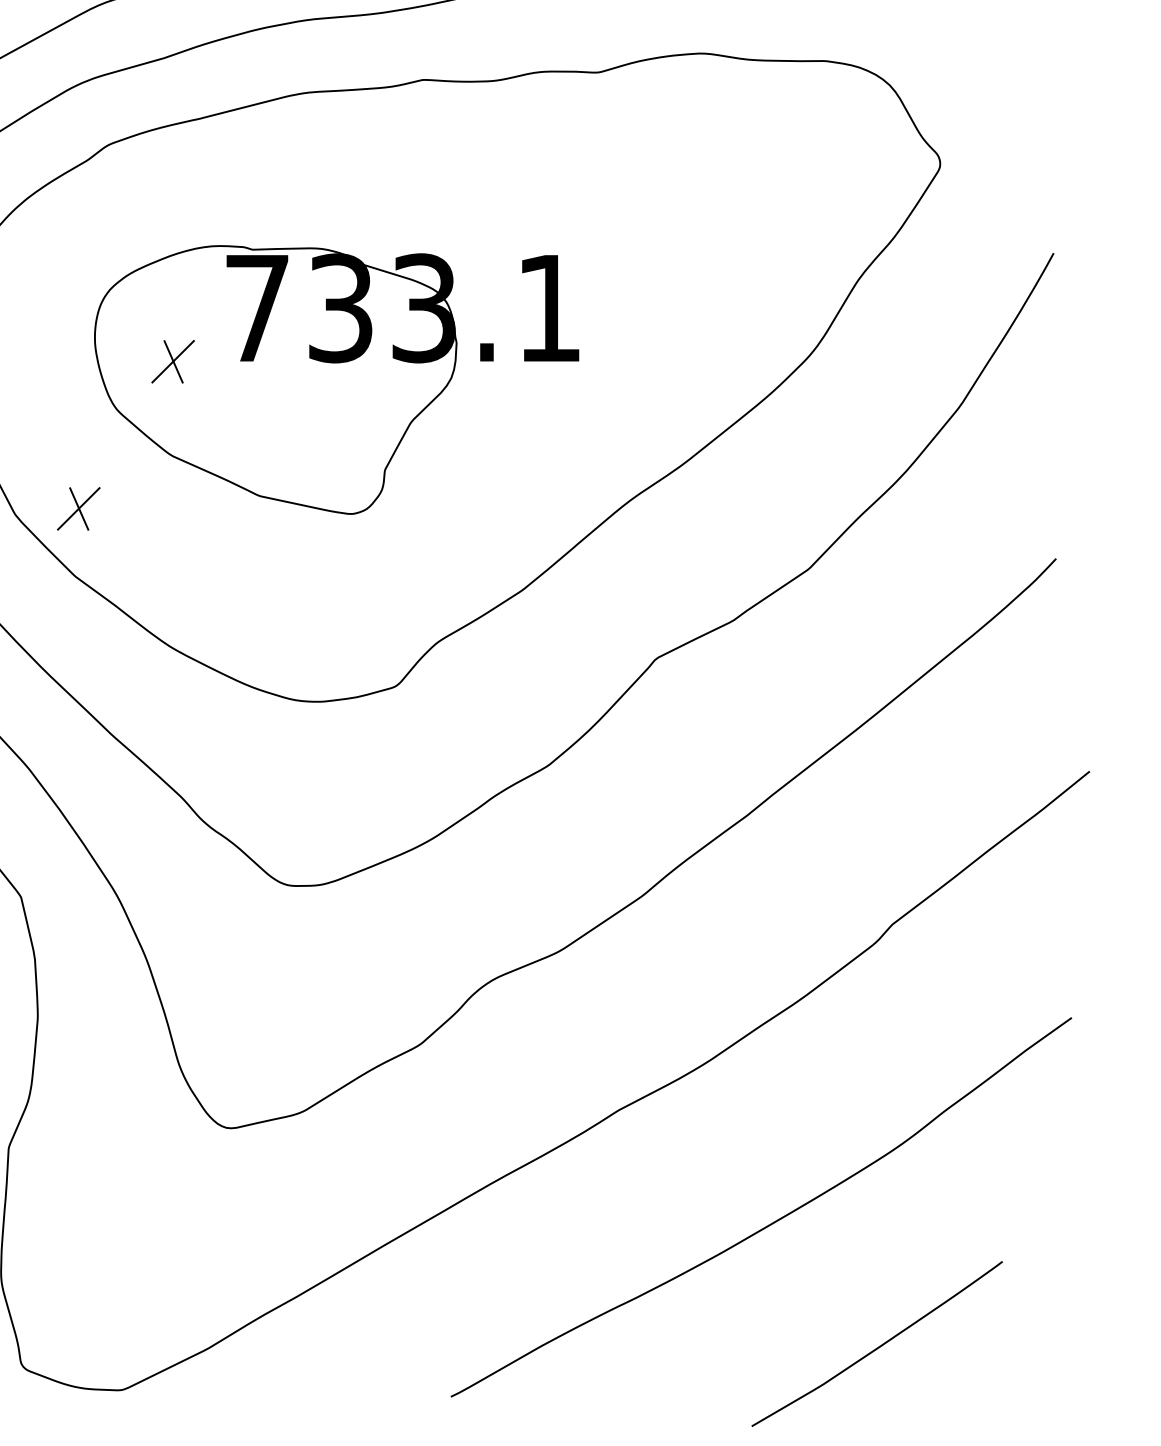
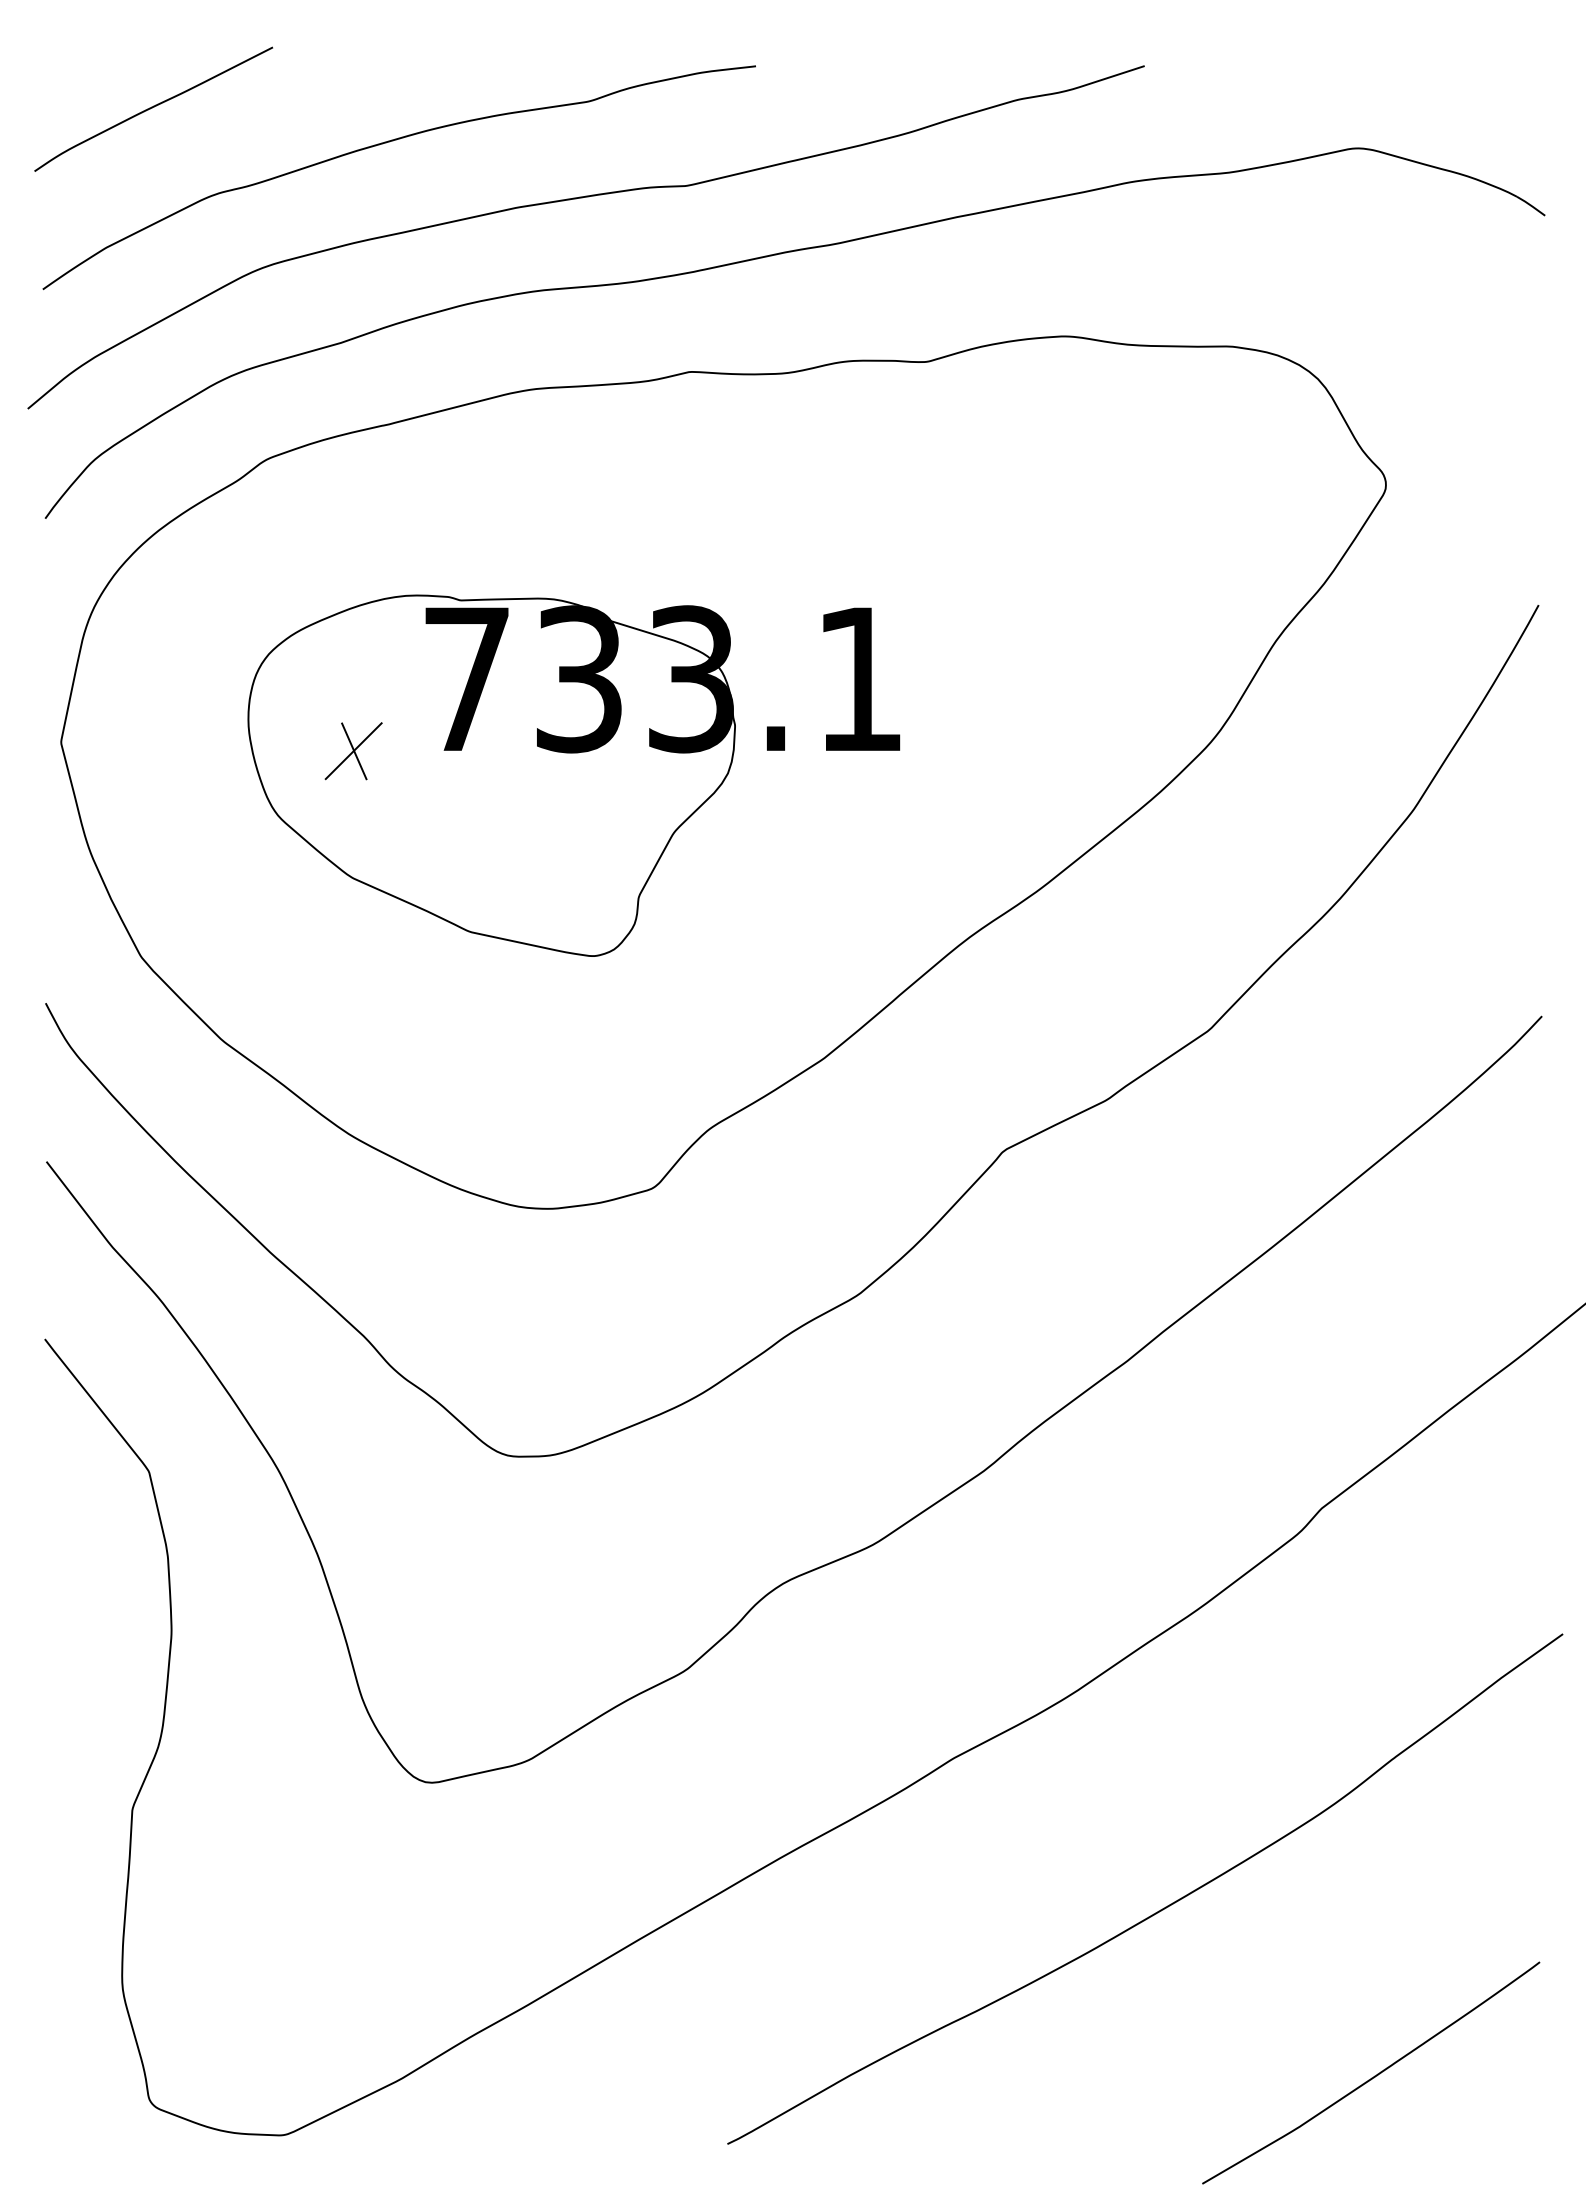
part: (78, 509) -> (226, 949), removed
curve: (879, 1345) -> (1374, 2075), moved

